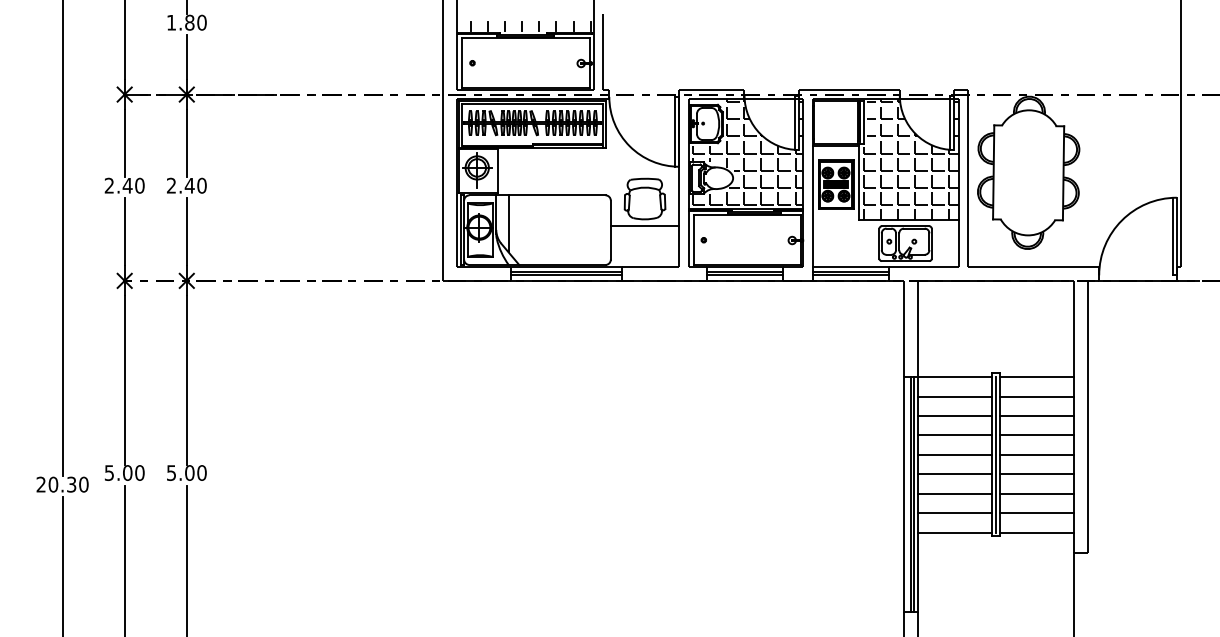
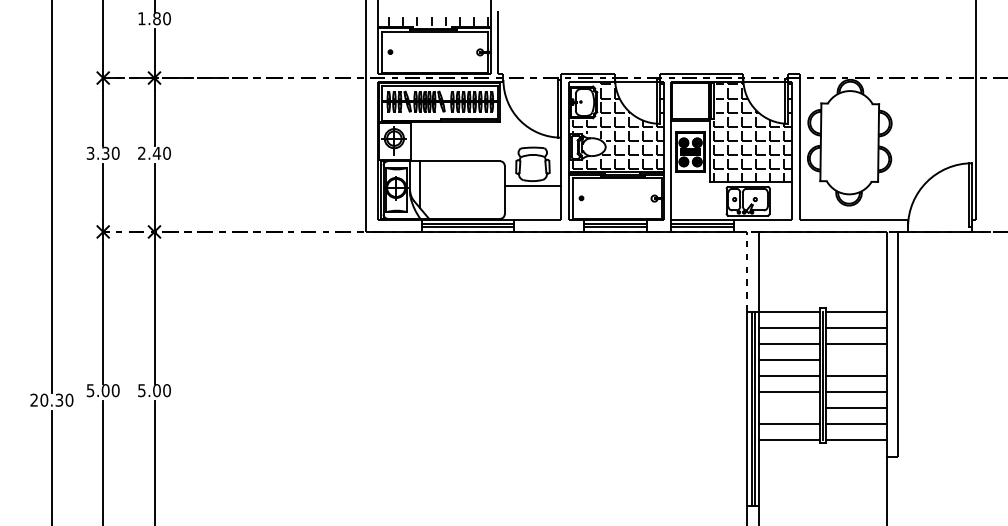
text: (118, 185) -> (98, 153), 2.40 -> 3.30
line: (904, 328) -> (747, 271), solid -> dashed
line: (1036, 435) -> (856, 359), removed
line: (955, 493) -> (789, 407), removed

